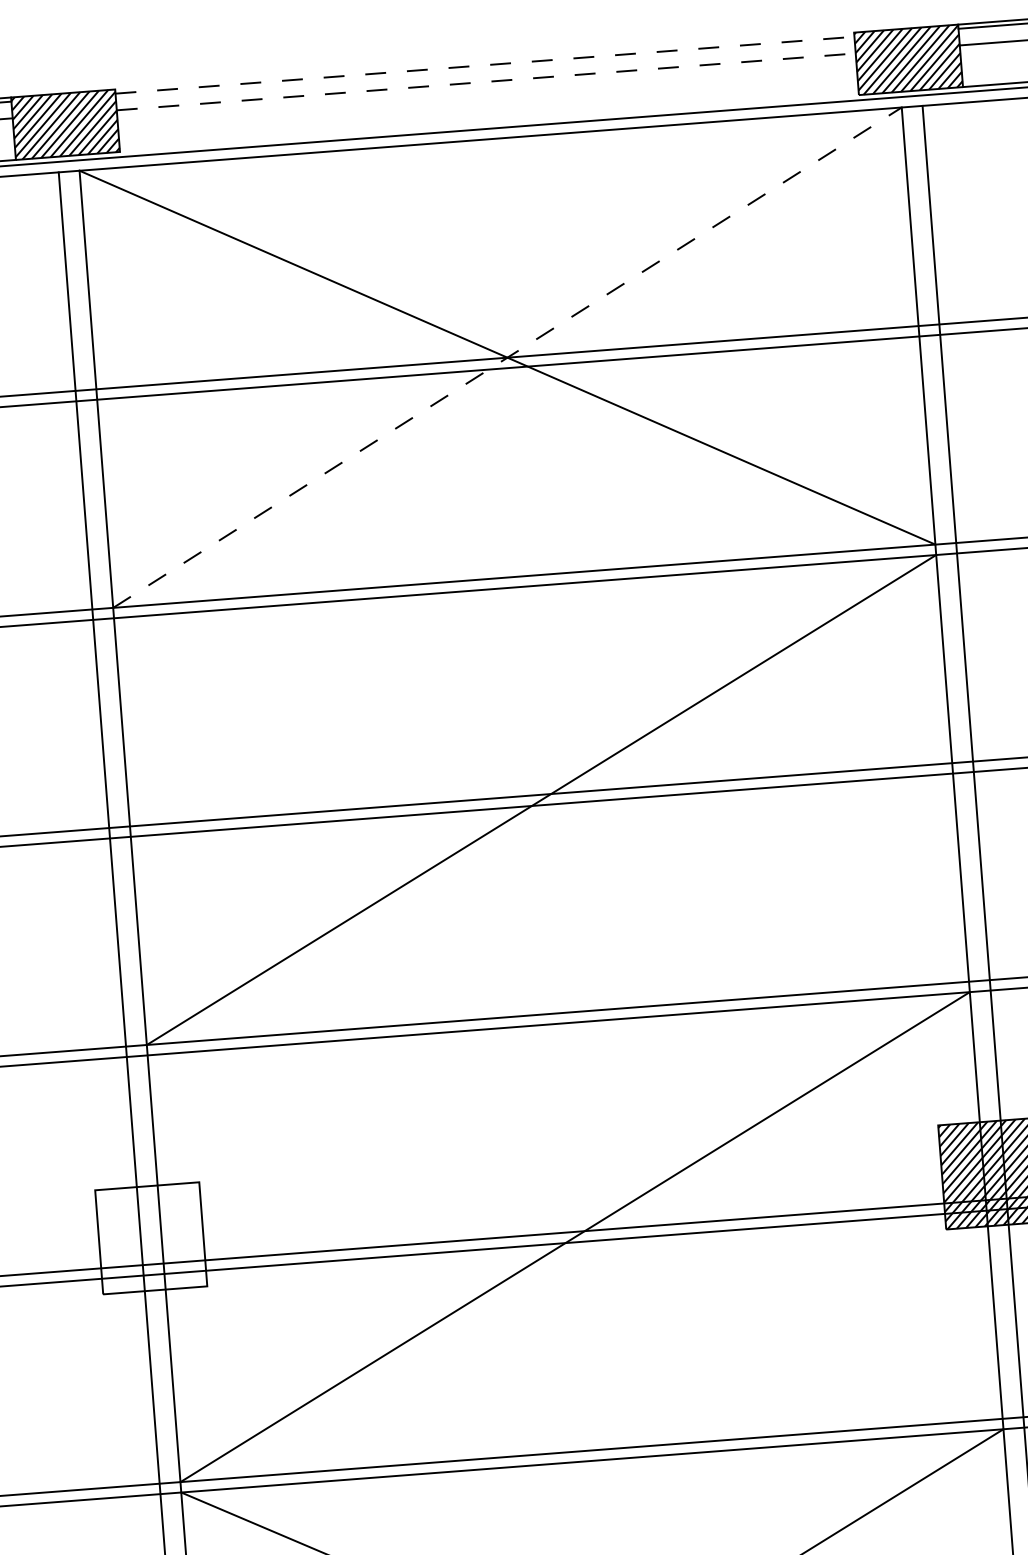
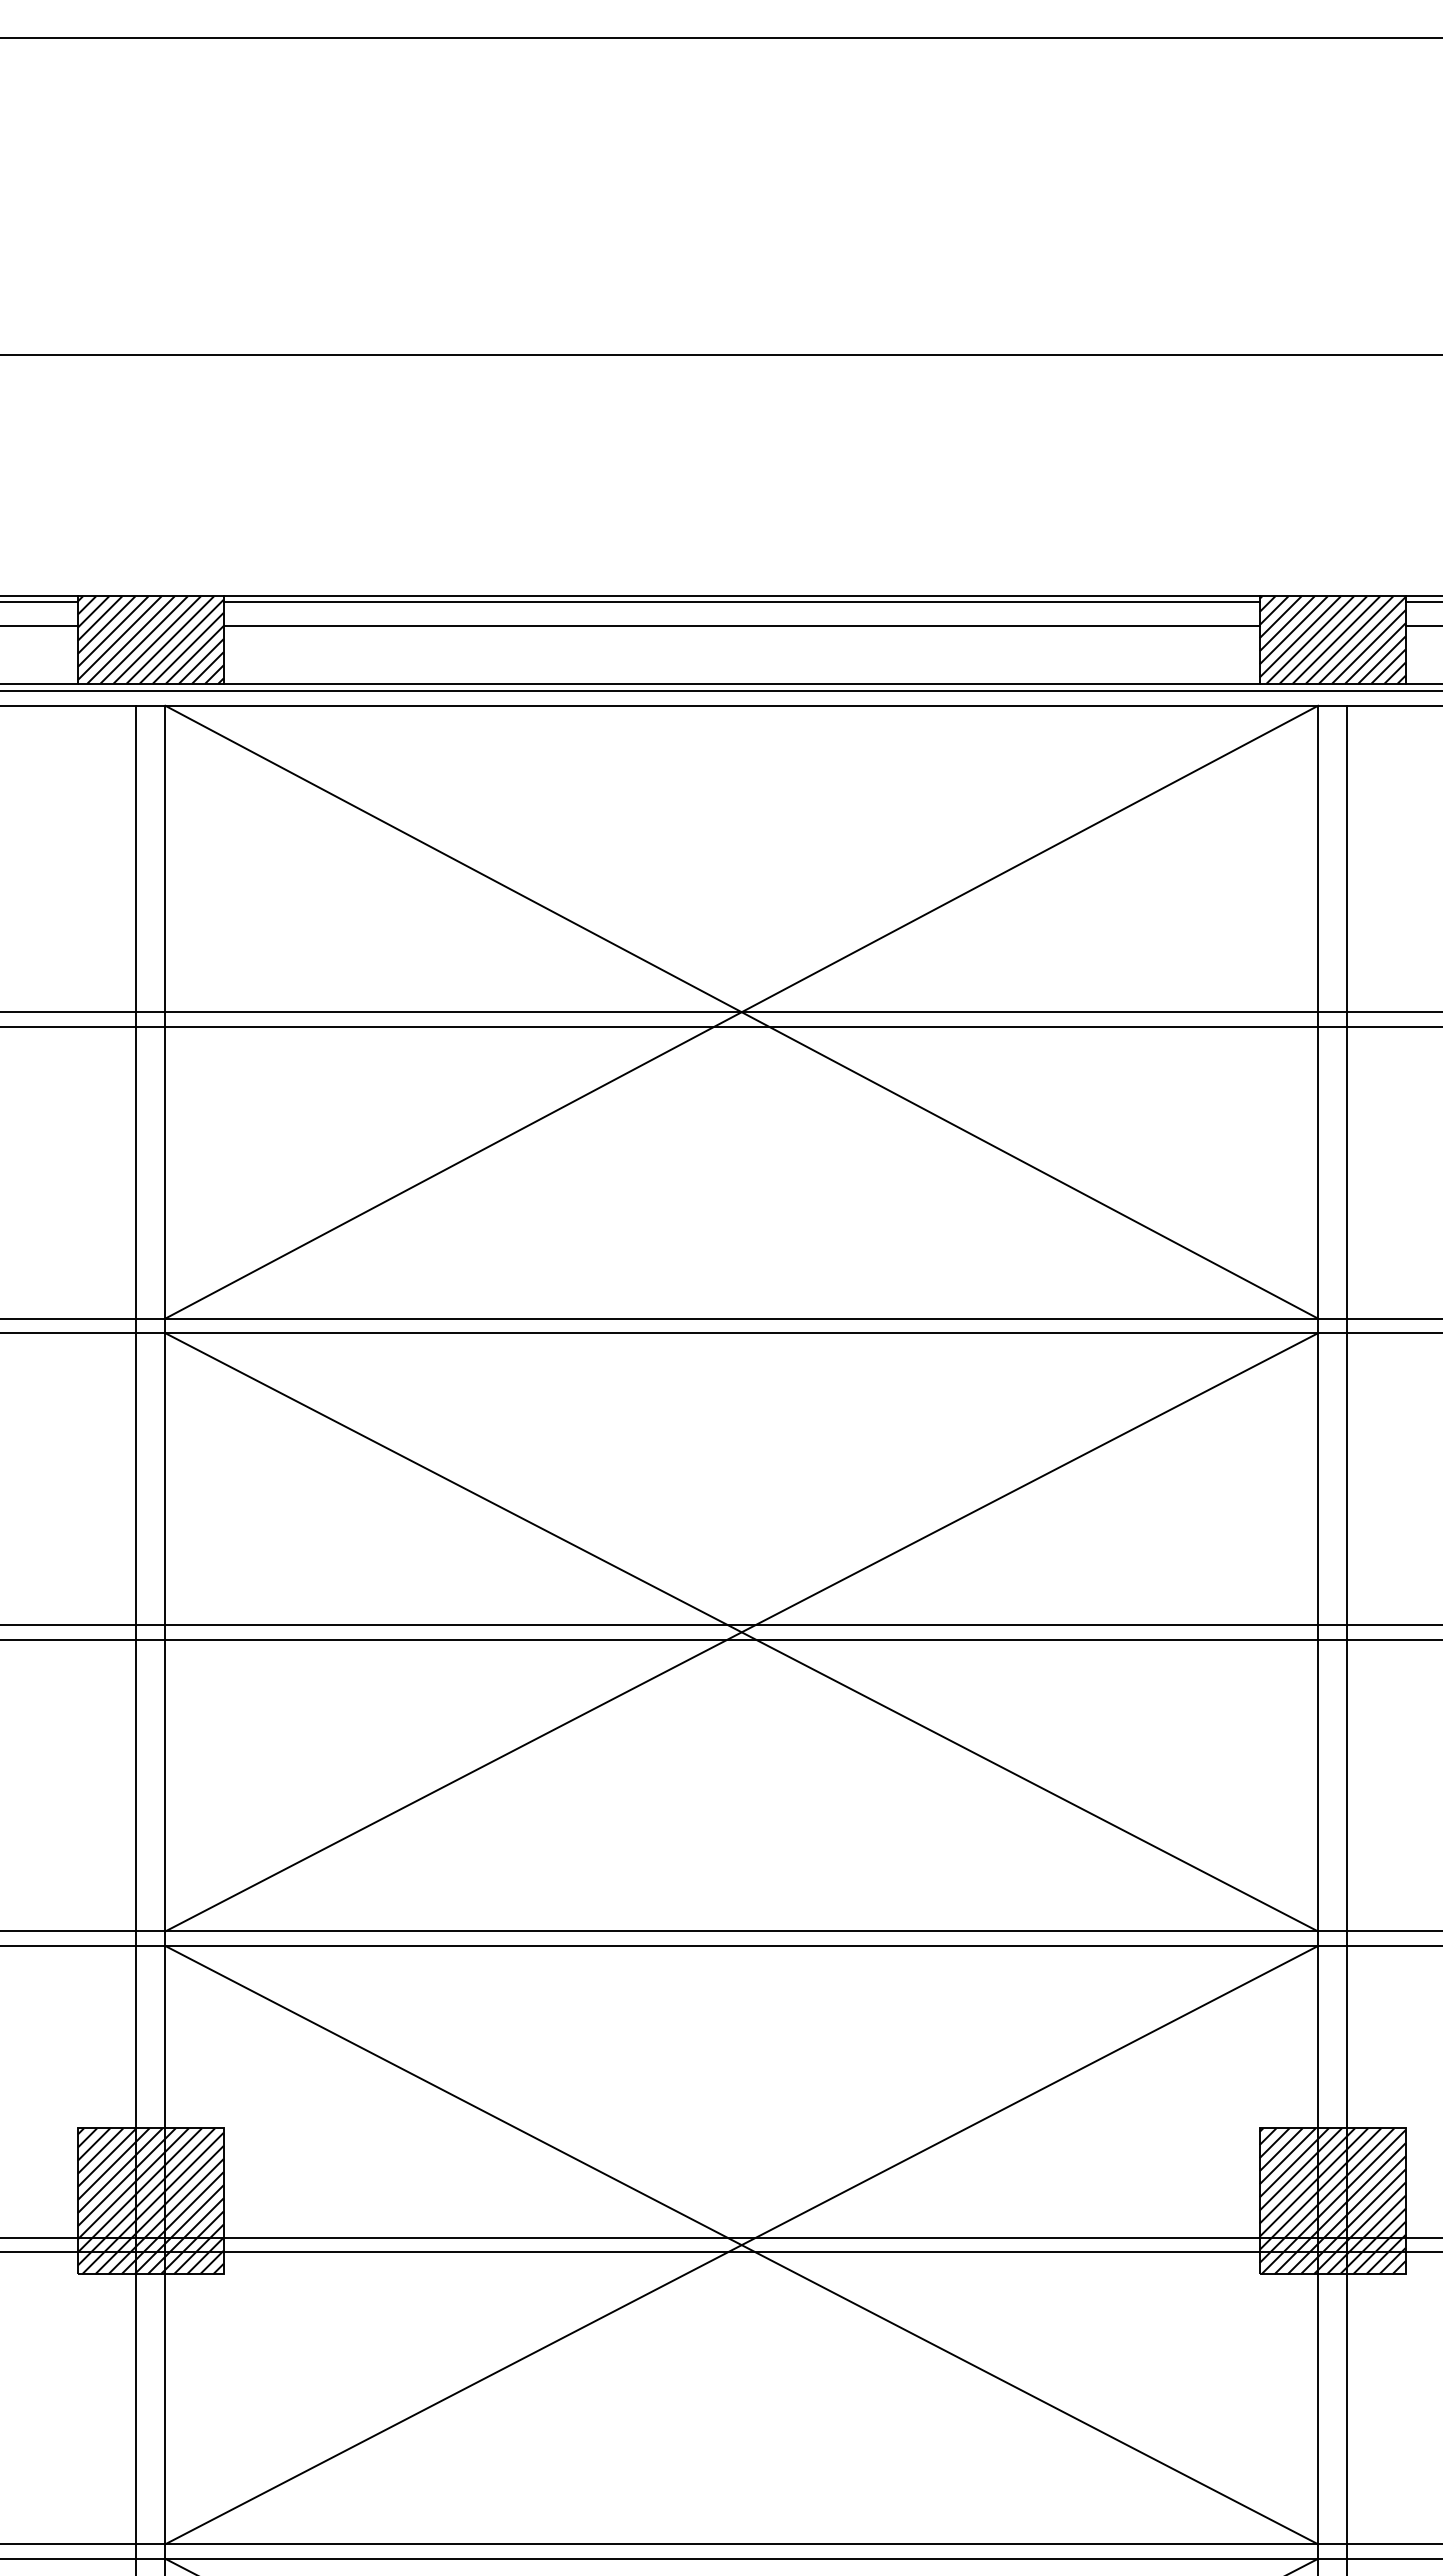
line: (484, 61) -> (741, 596), added
line: (484, 65) -> (741, 602), dashed -> solid
line: (486, 81) -> (741, 625), dashed -> solid
line: (489, 123) -> (741, 683), added
line: (507, 357) -> (741, 1012), dashed -> solid
line: (541, 800) -> (741, 1632), added
line: (575, 1237) -> (741, 2245), added
hatch: (151, 1238) -> (150, 2201), added

